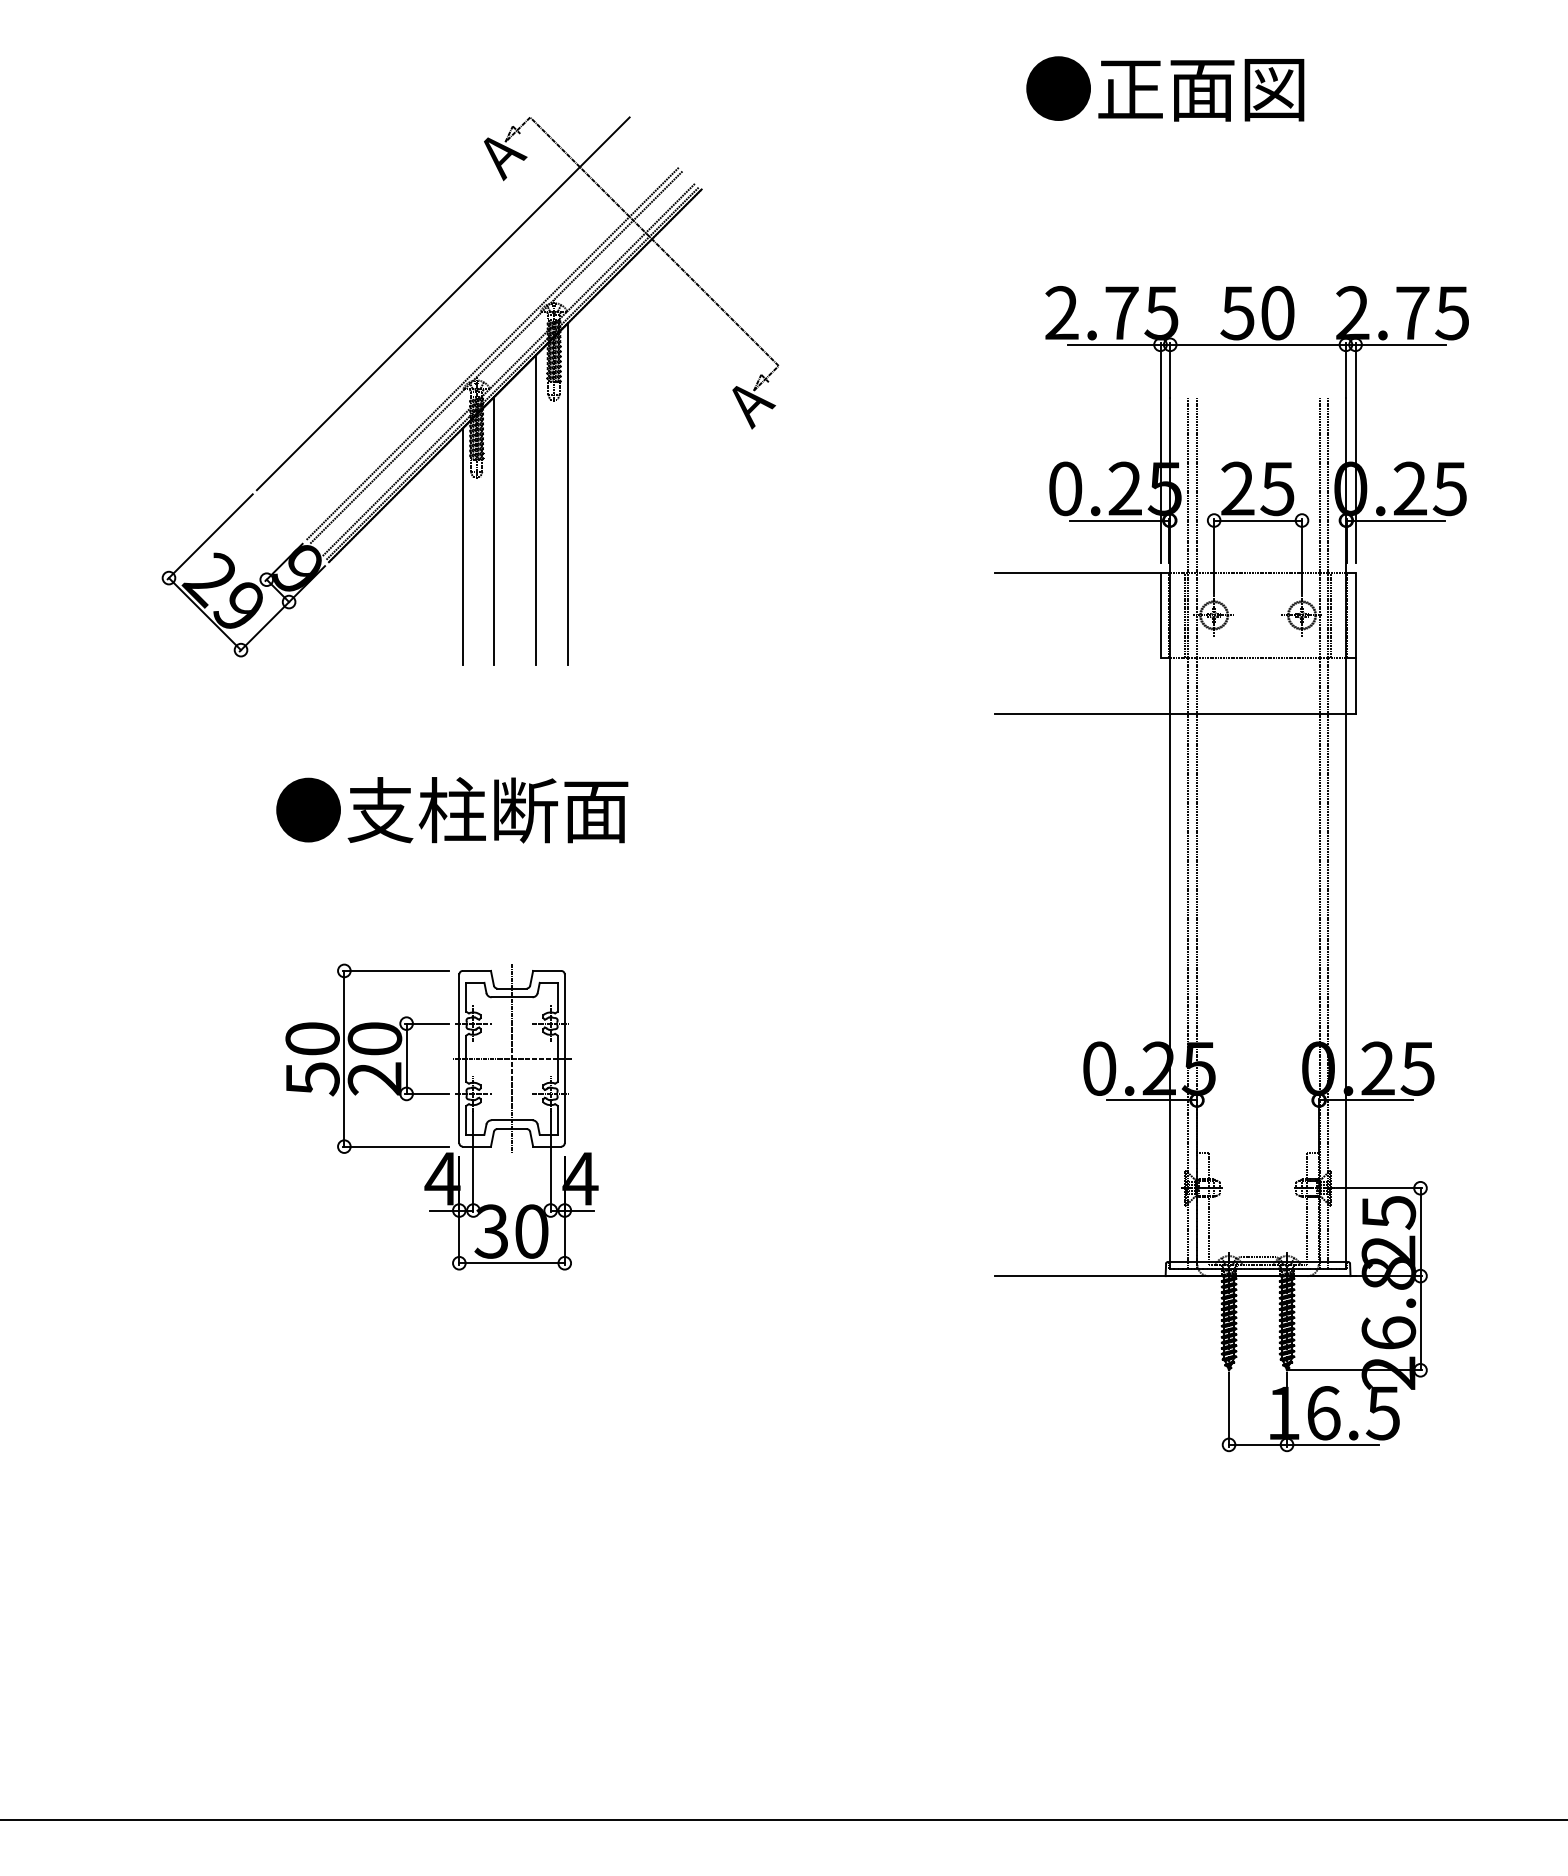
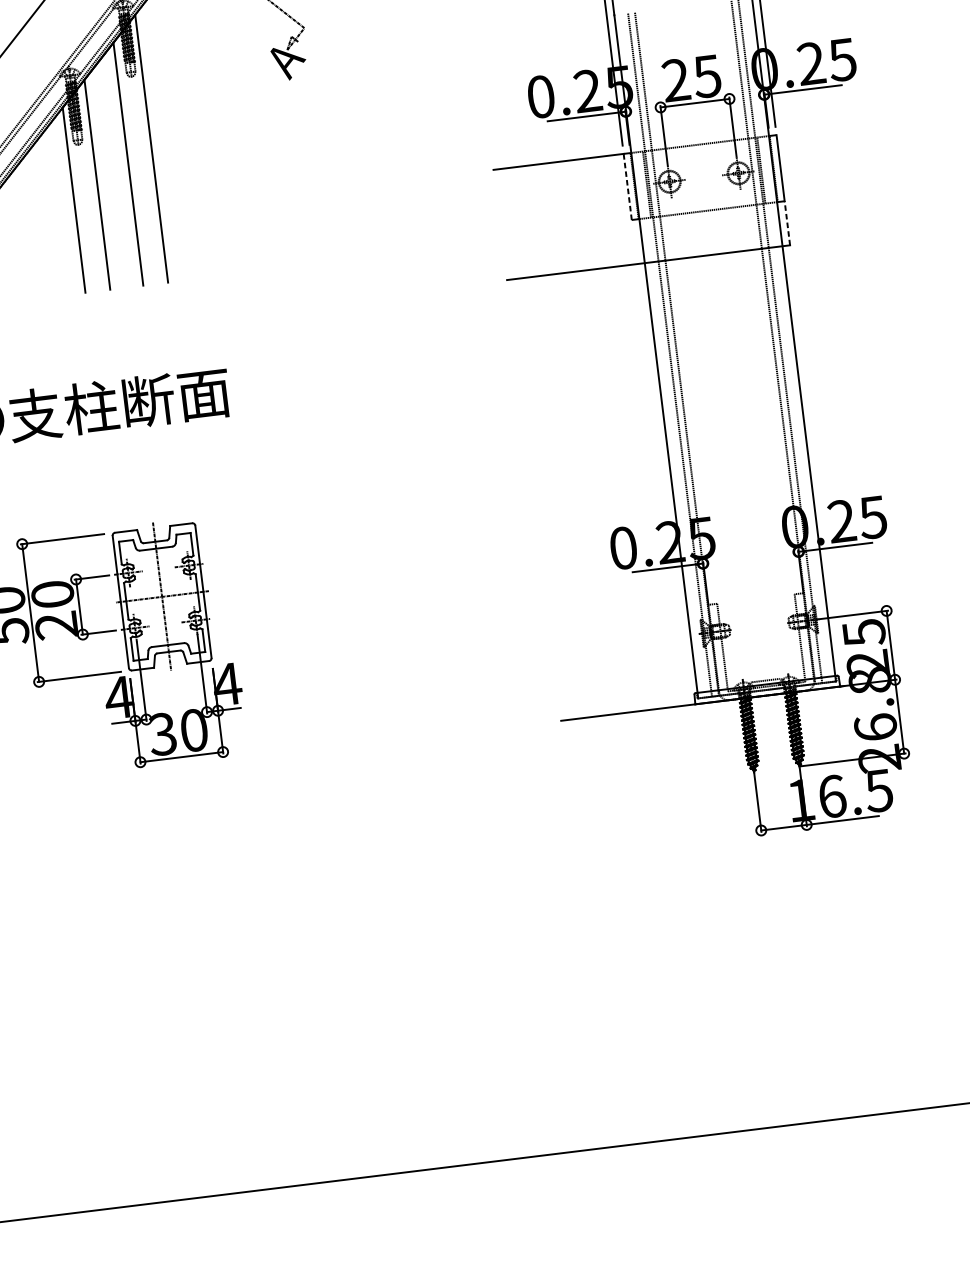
line: (1160, 614) -> (627, 186), solid -> dashed
line: (1355, 685) -> (787, 223), solid -> dashed

